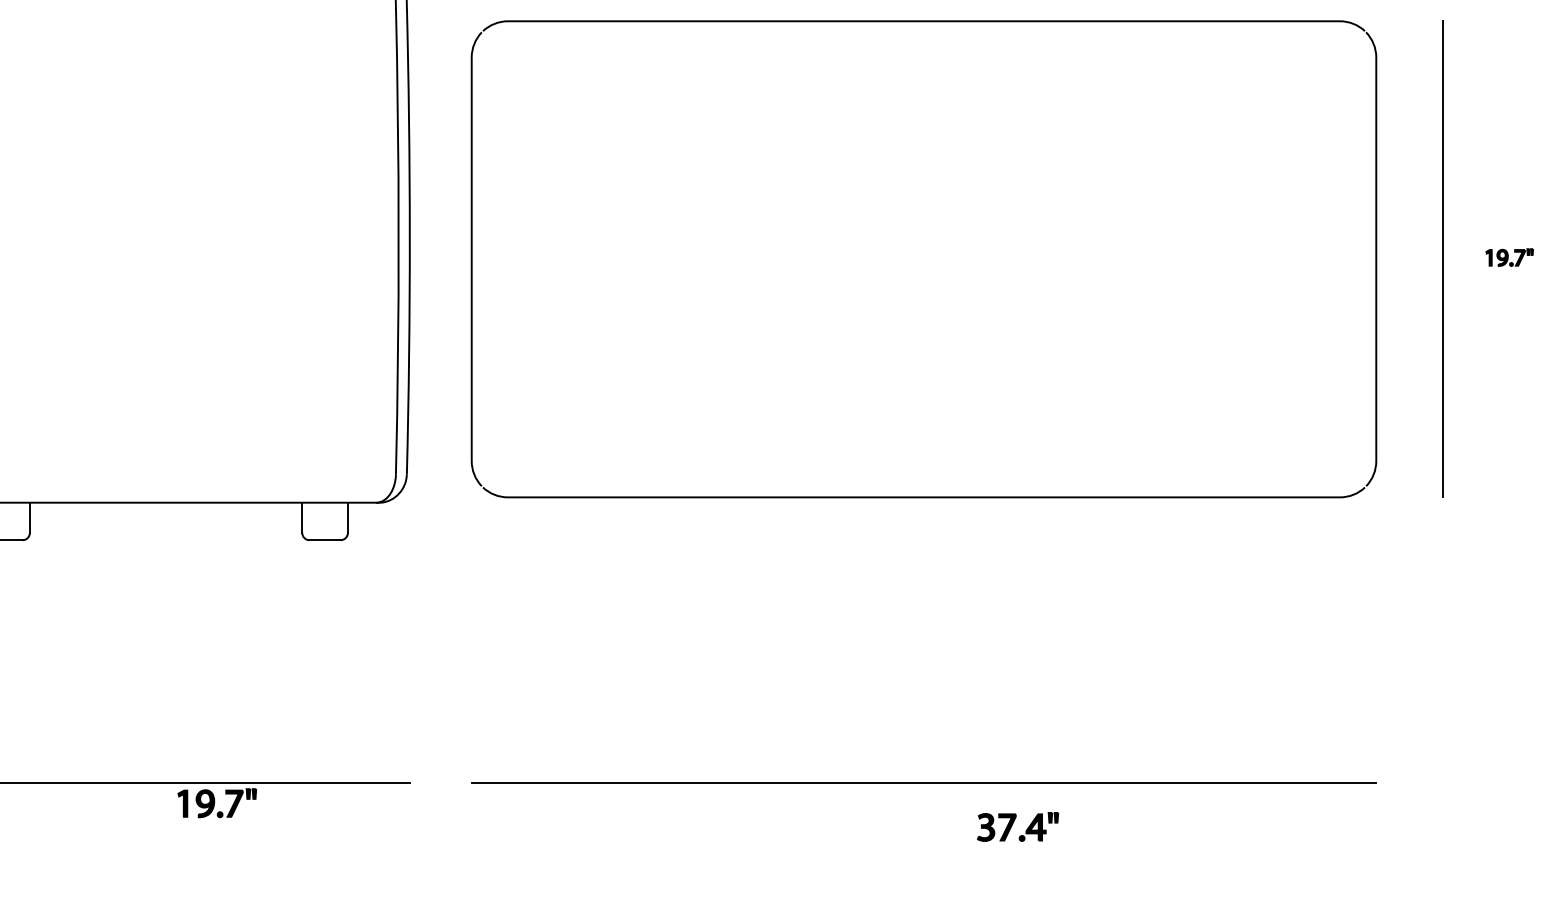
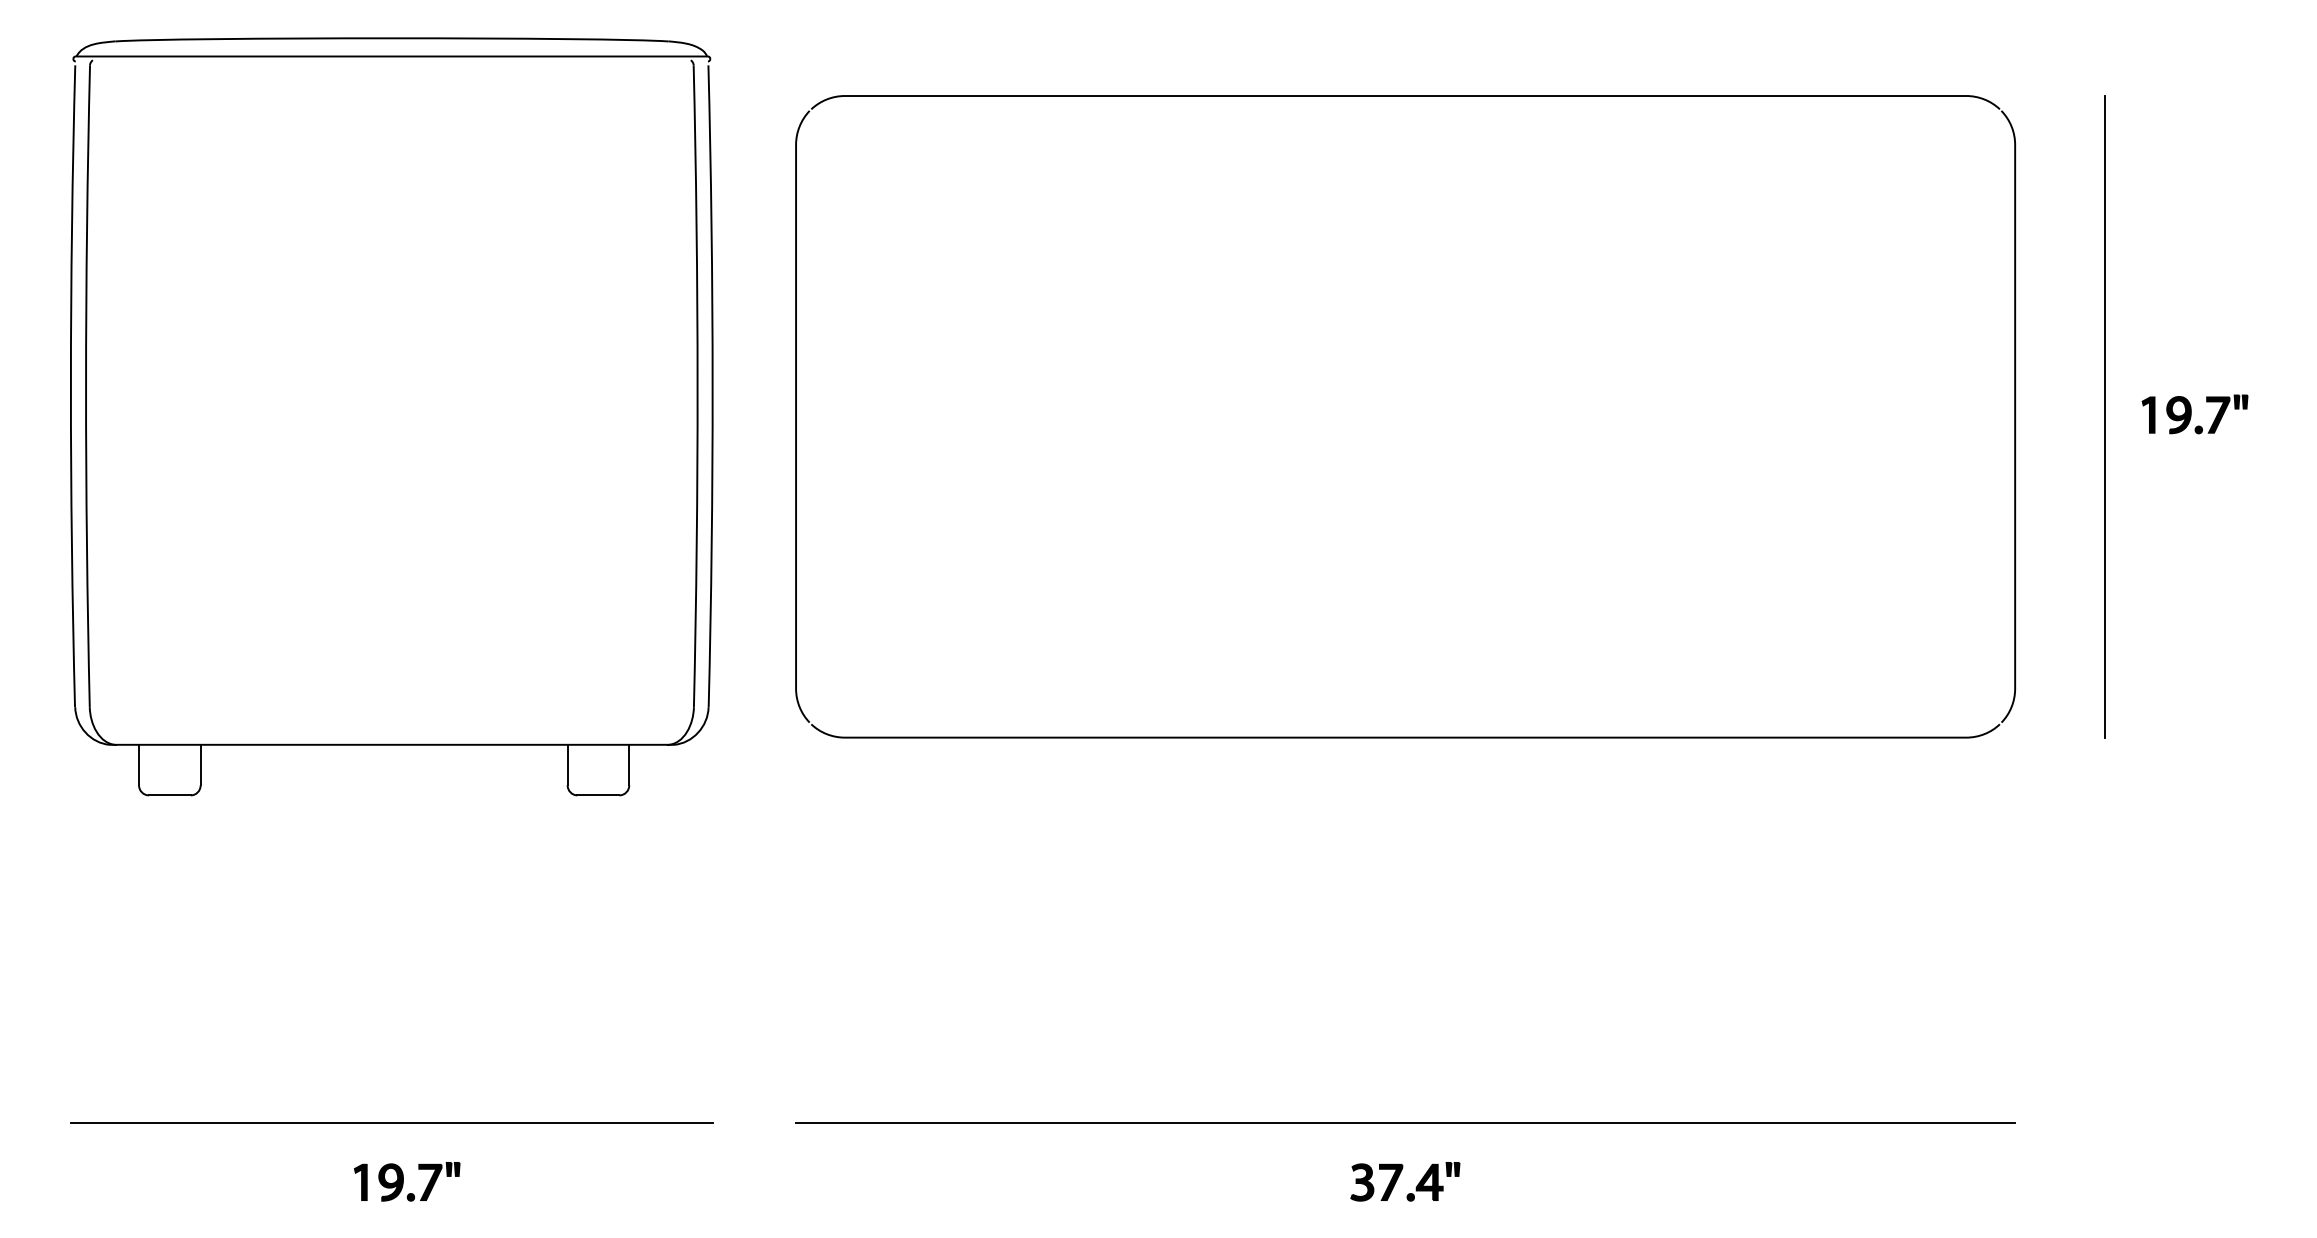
part: (1509, 257) -> (2194, 414), size x1.67
part: (217, 802) -> (407, 1181), moved
part: (1012, 824) -> (1398, 1178), moved

